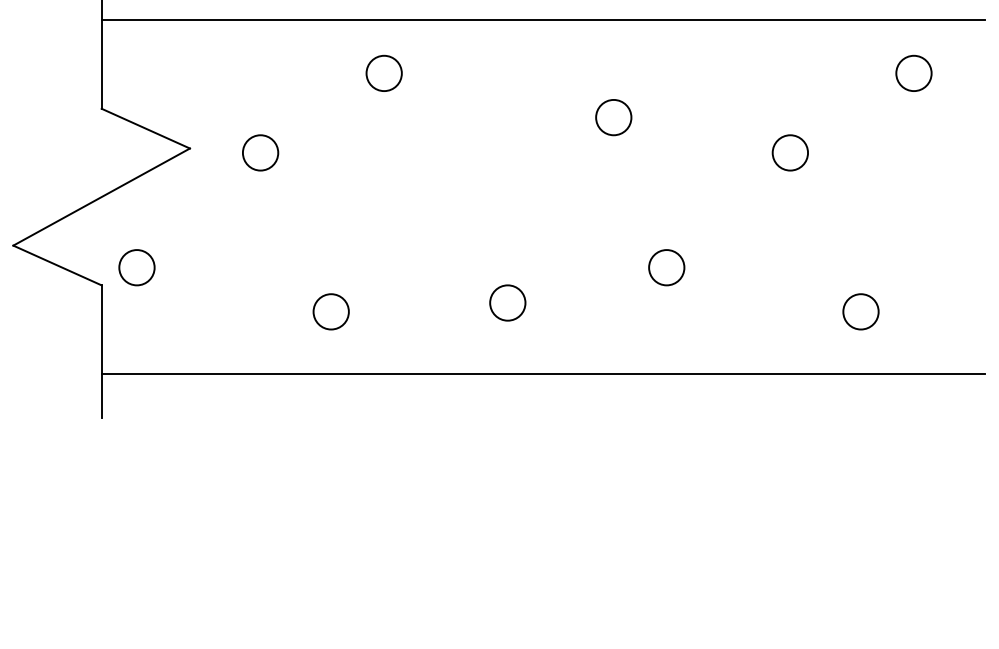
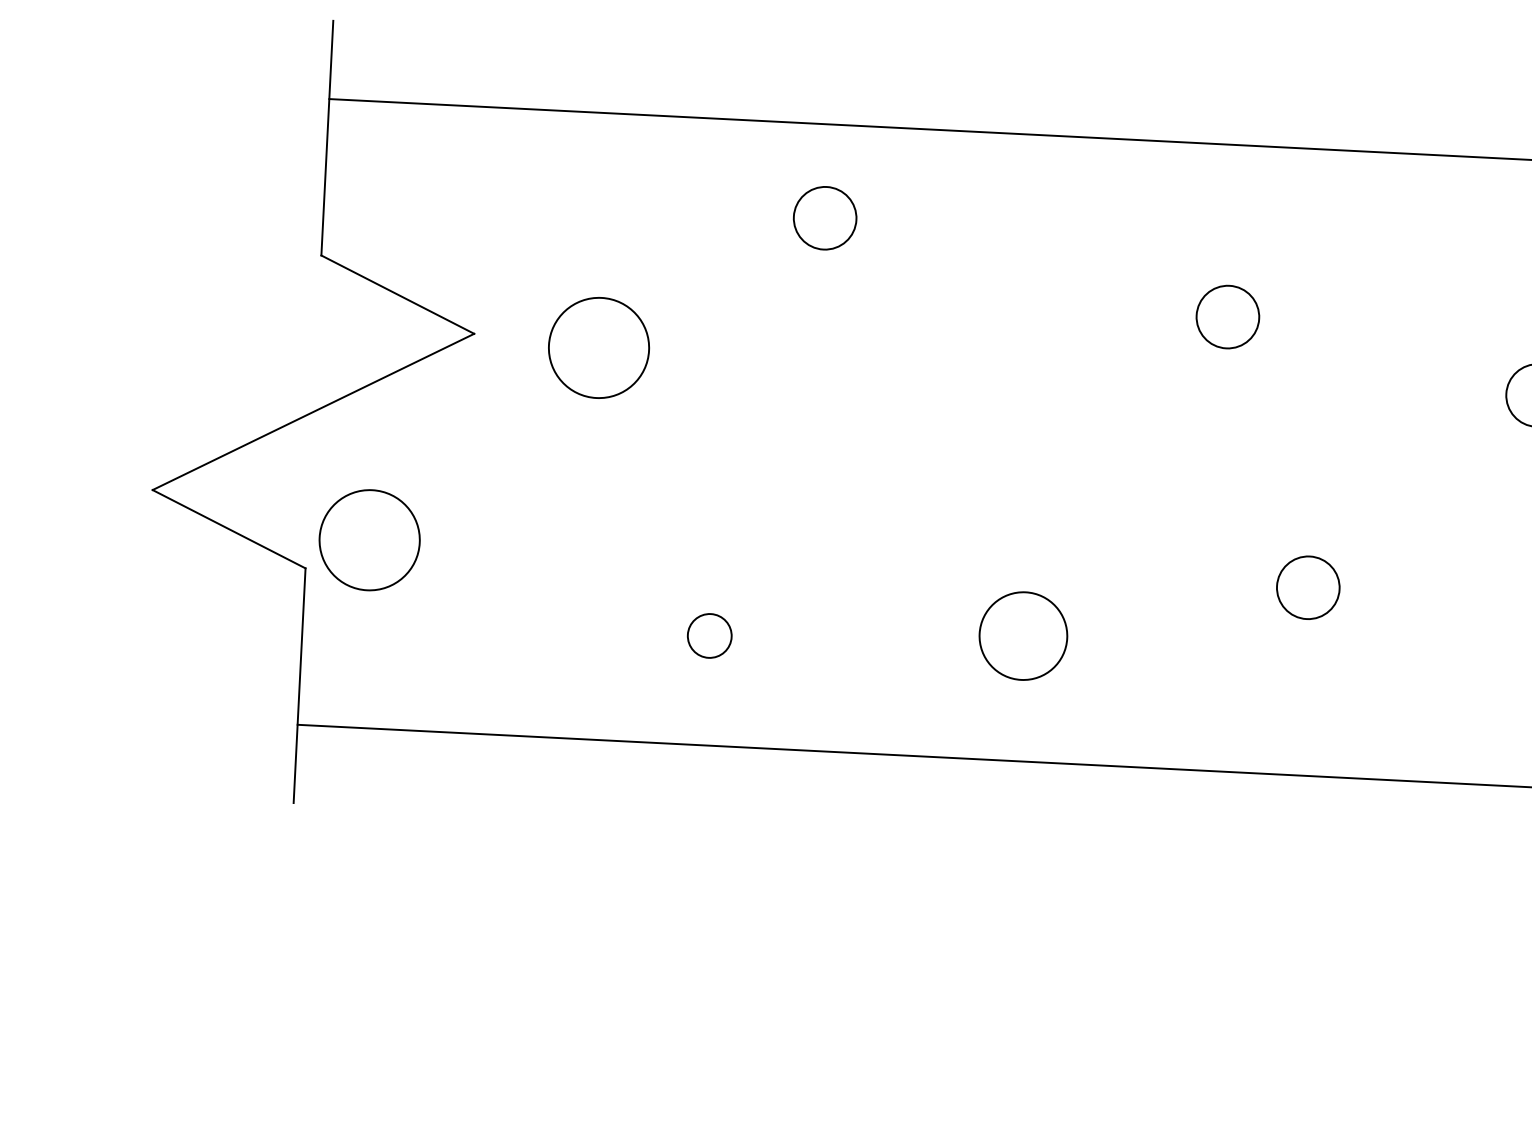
circle: (260, 152) -> (598, 347), size x1.6
circle: (136, 267) -> (368, 539), size x1.6
circle: (507, 302) -> (1023, 635), size x1.4
circle: (330, 311) -> (708, 635), size x0.7

